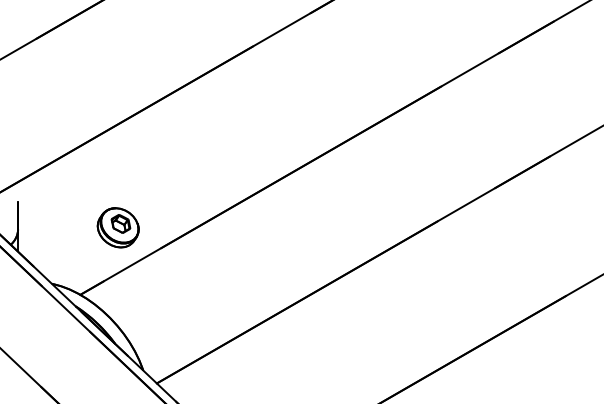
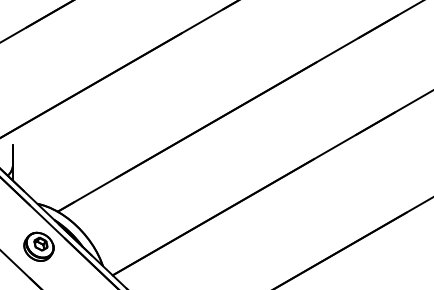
part: (117, 227) -> (38, 246), moved

